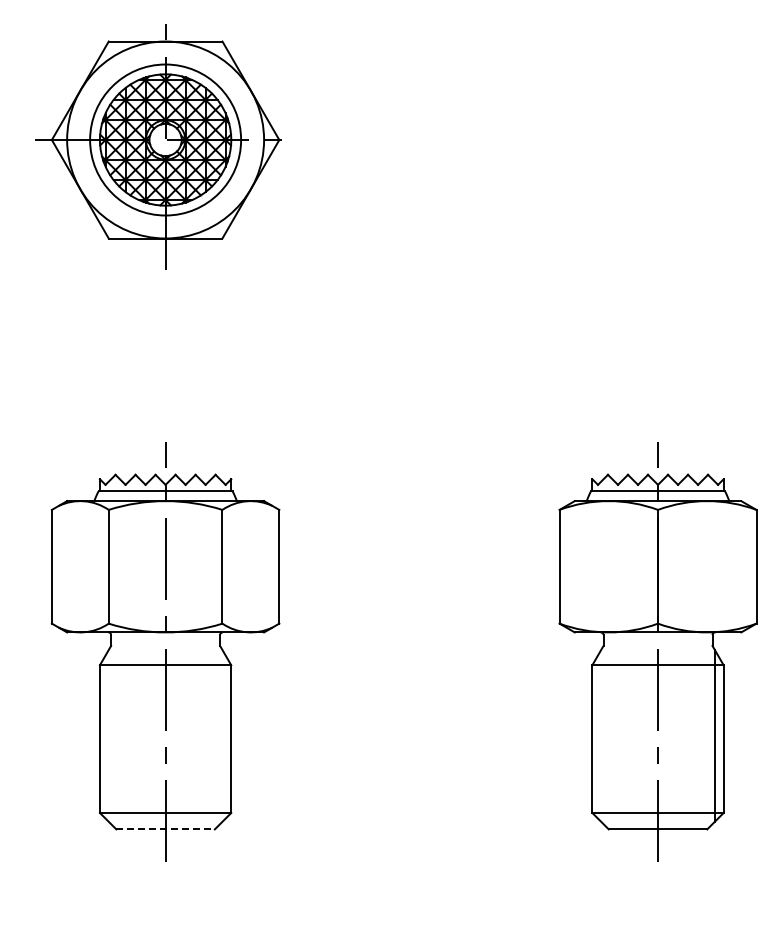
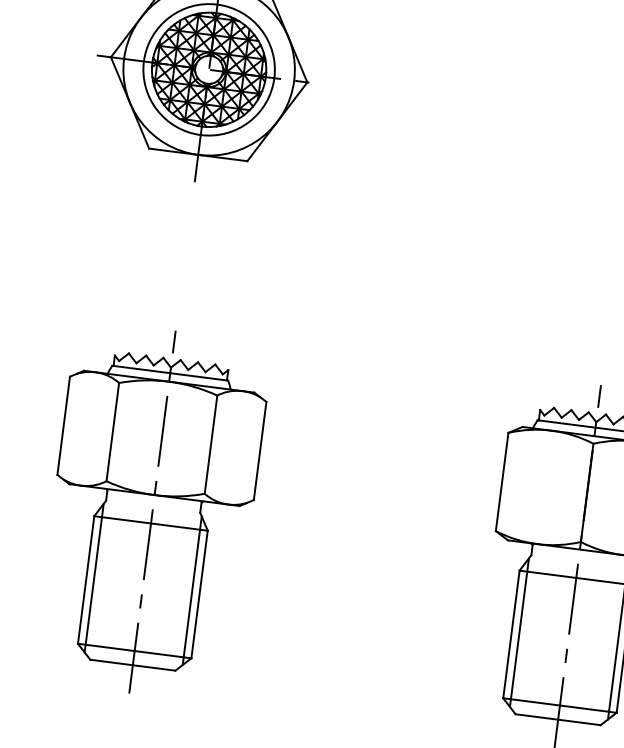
line: (108, 735) -> (93, 577), added
line: (222, 735) -> (192, 590), added
line: (601, 735) -> (519, 632), added
line: (166, 829) -> (133, 665), dashed -> solid

